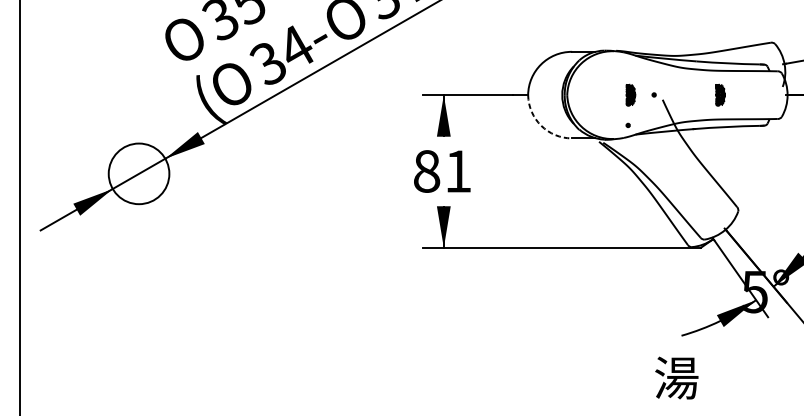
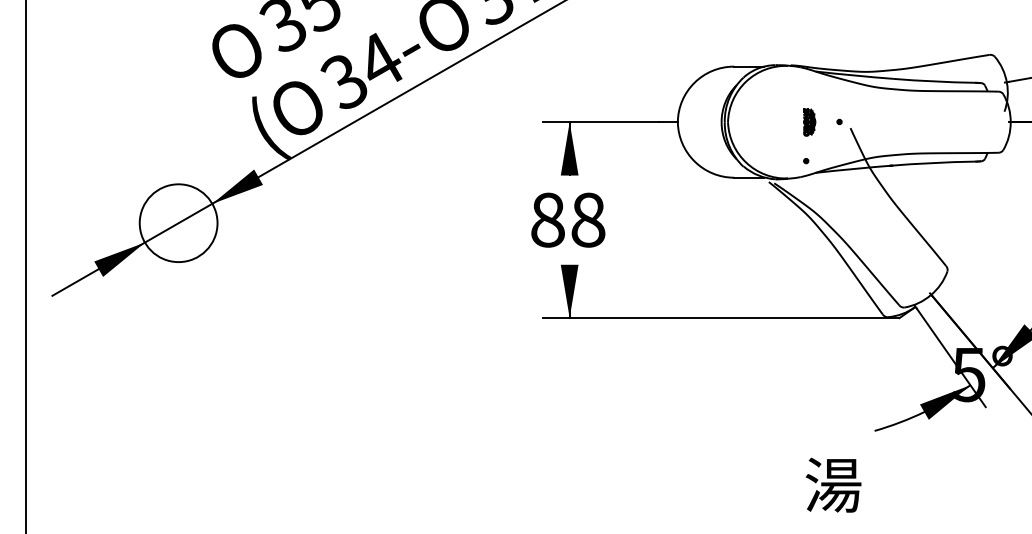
part: (720, 95) -> (924, 122), removed
arc: (541, 125) -> (694, 161), dashed -> solid
text: (458, 170) -> (588, 219), 81 -> 88
text: (676, 377) -> (833, 484), moved

